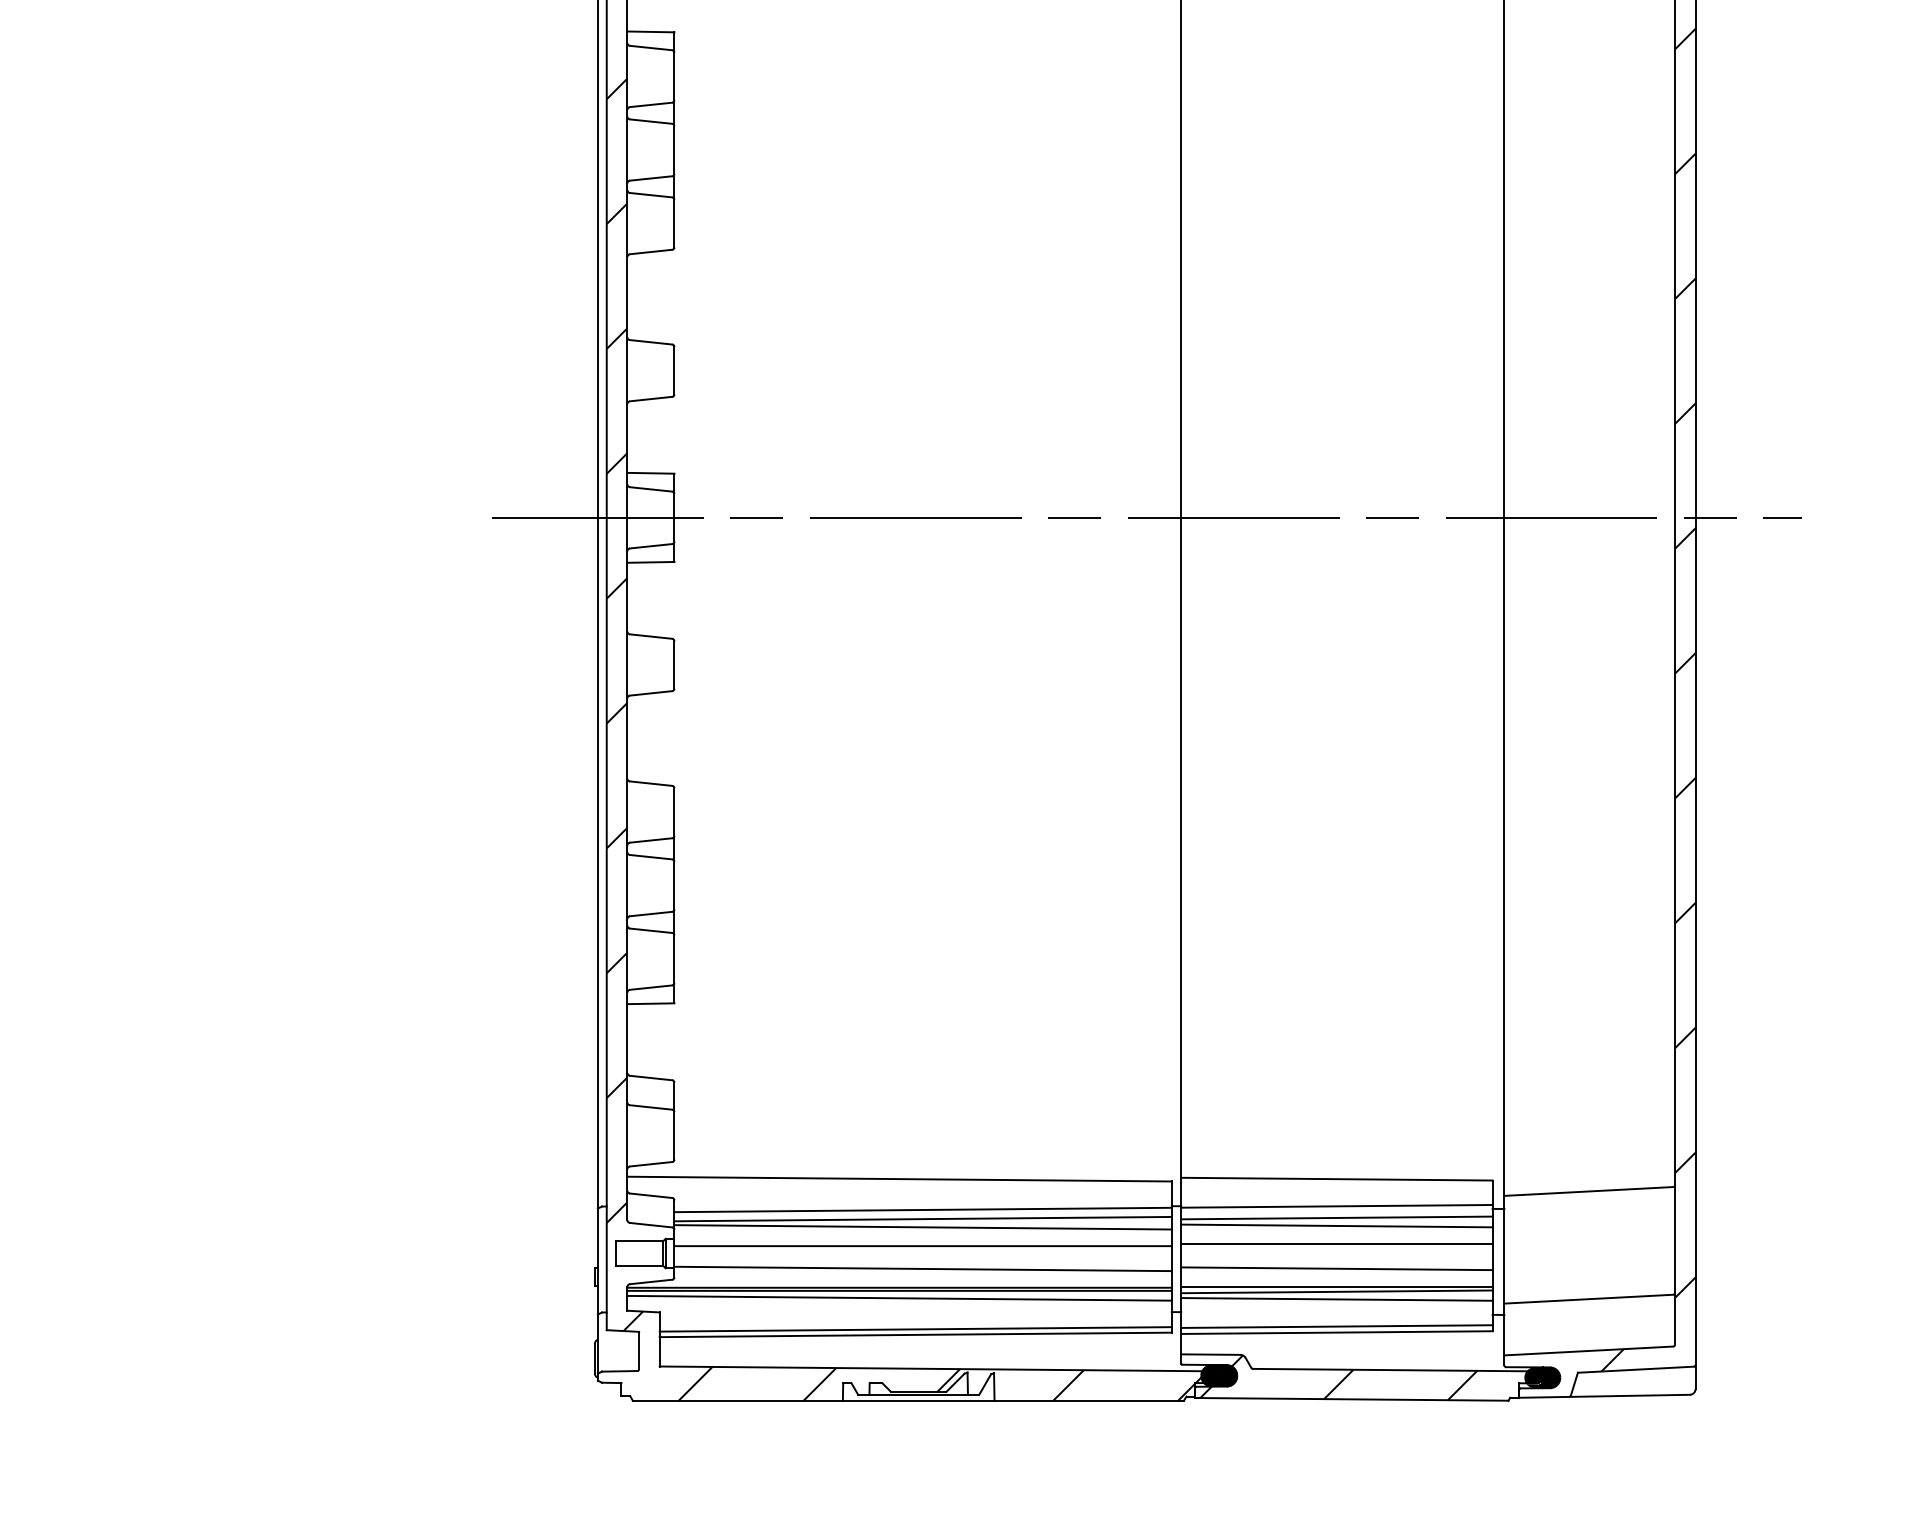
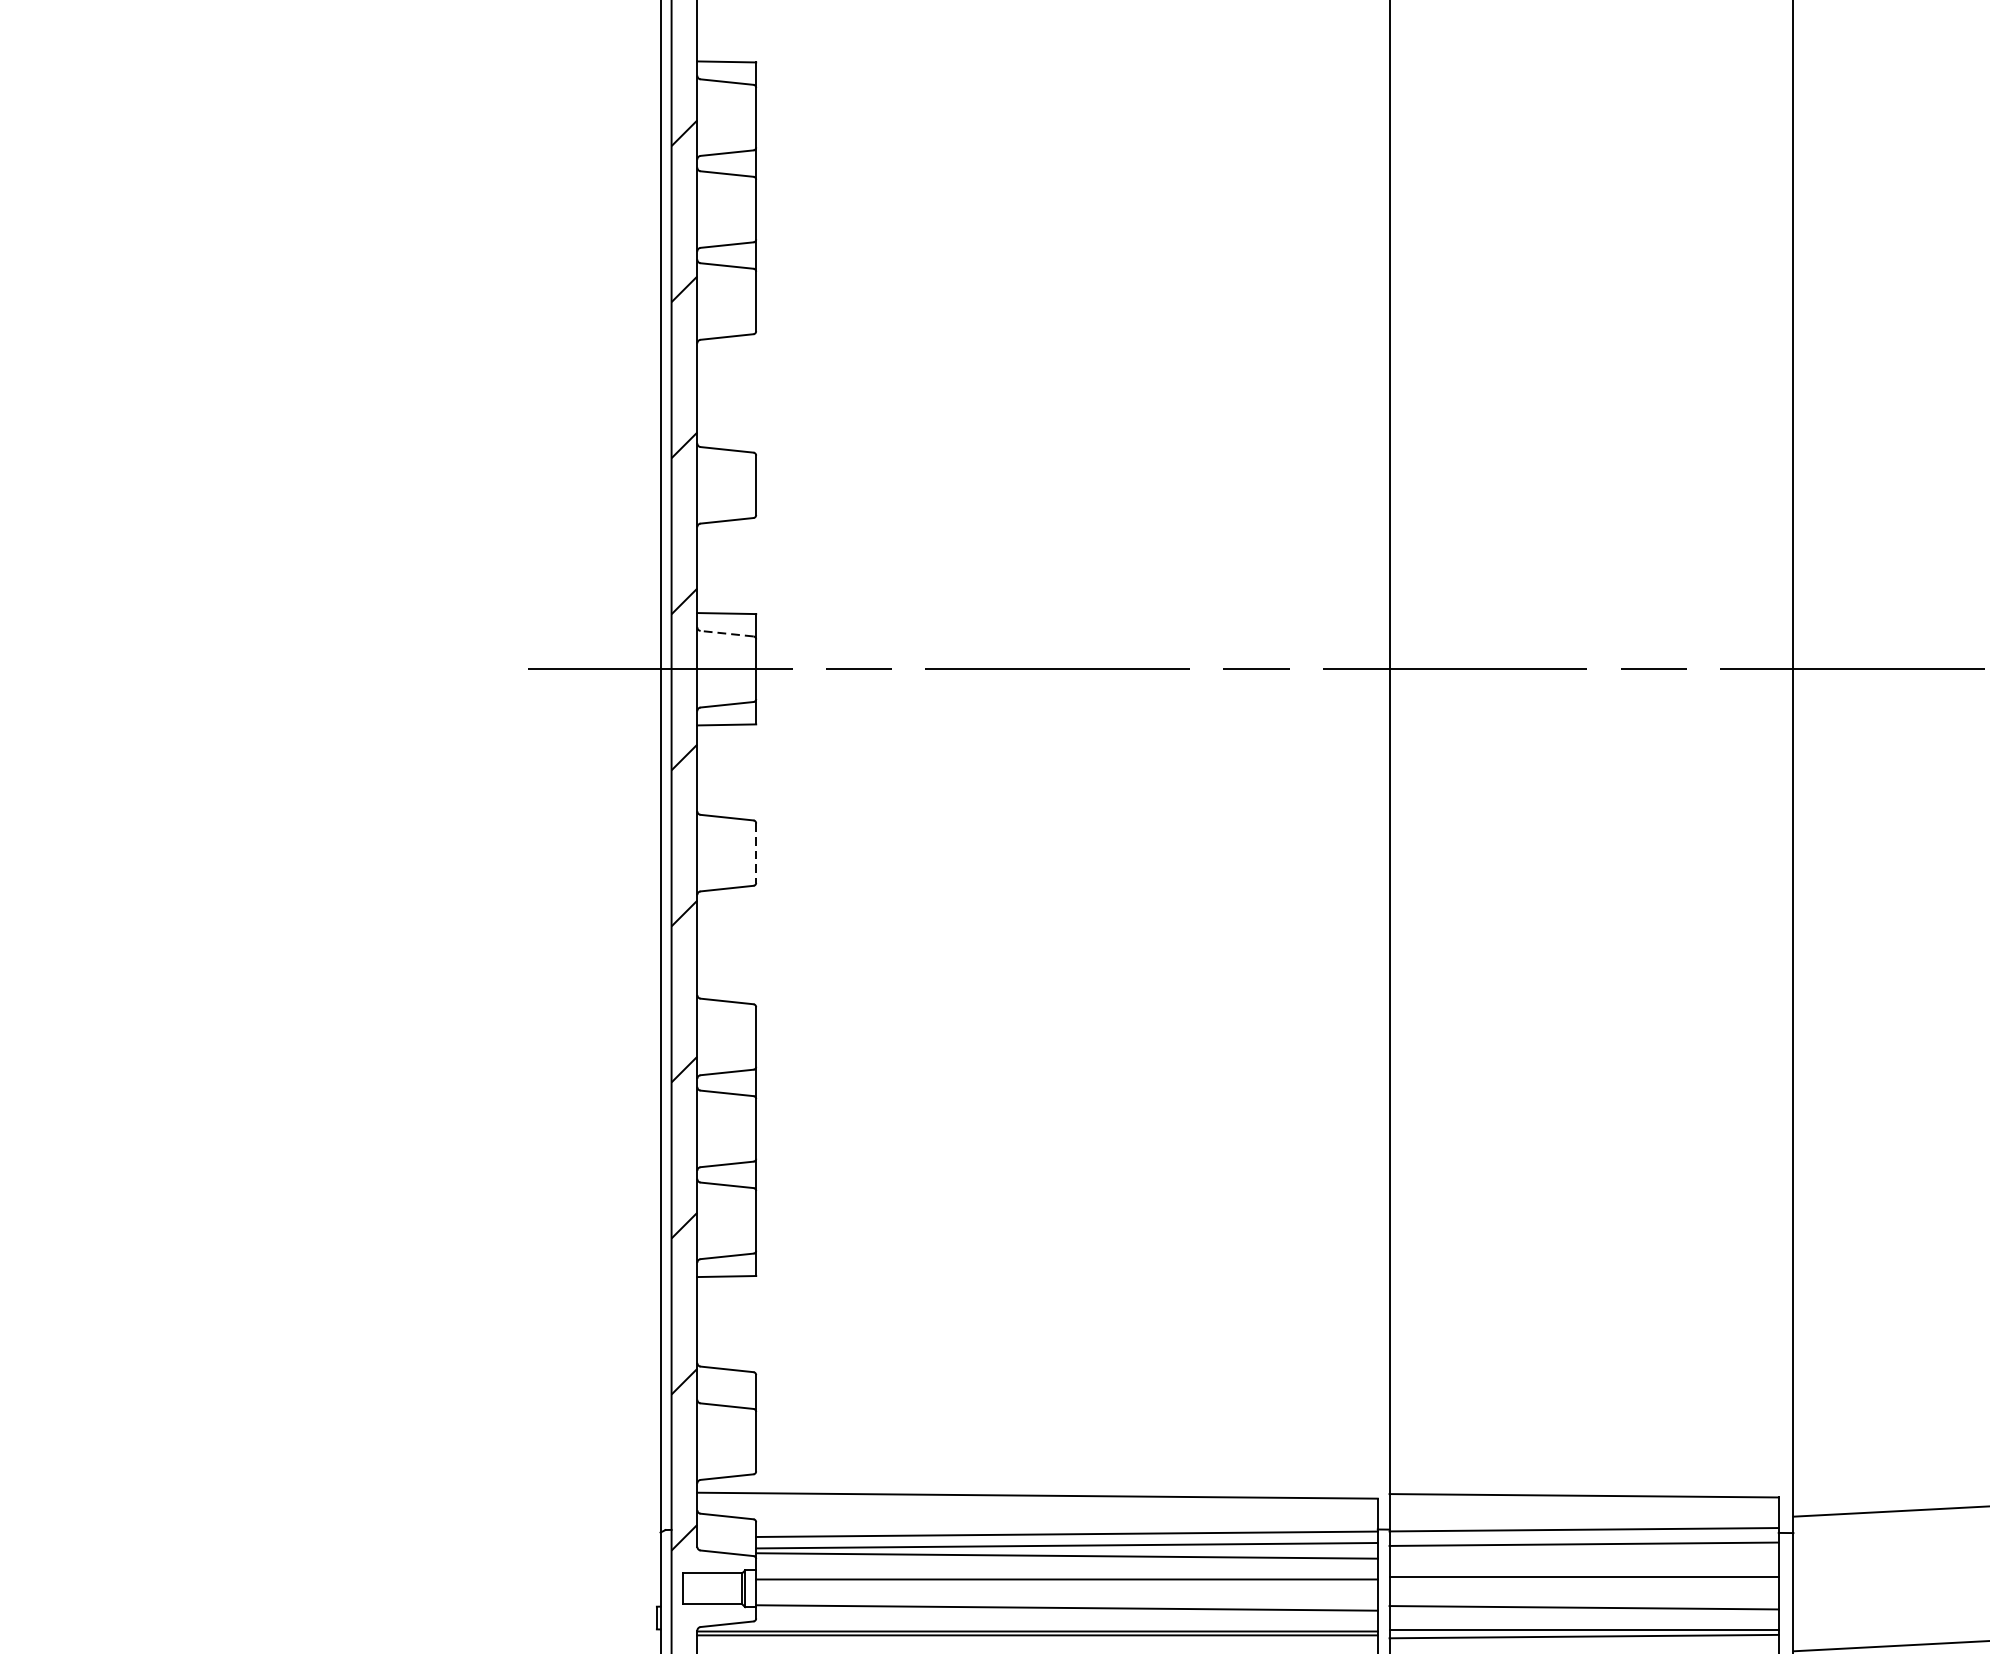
line: (650, 489) -> (726, 633), solid -> dashed
line: (674, 665) -> (756, 853), solid -> dashed
line: (1336, 1225) -> (1583, 1553), removed
line: (899, 1297) -> (1037, 1643), removed
line: (1336, 1299) -> (1583, 1646), removed

